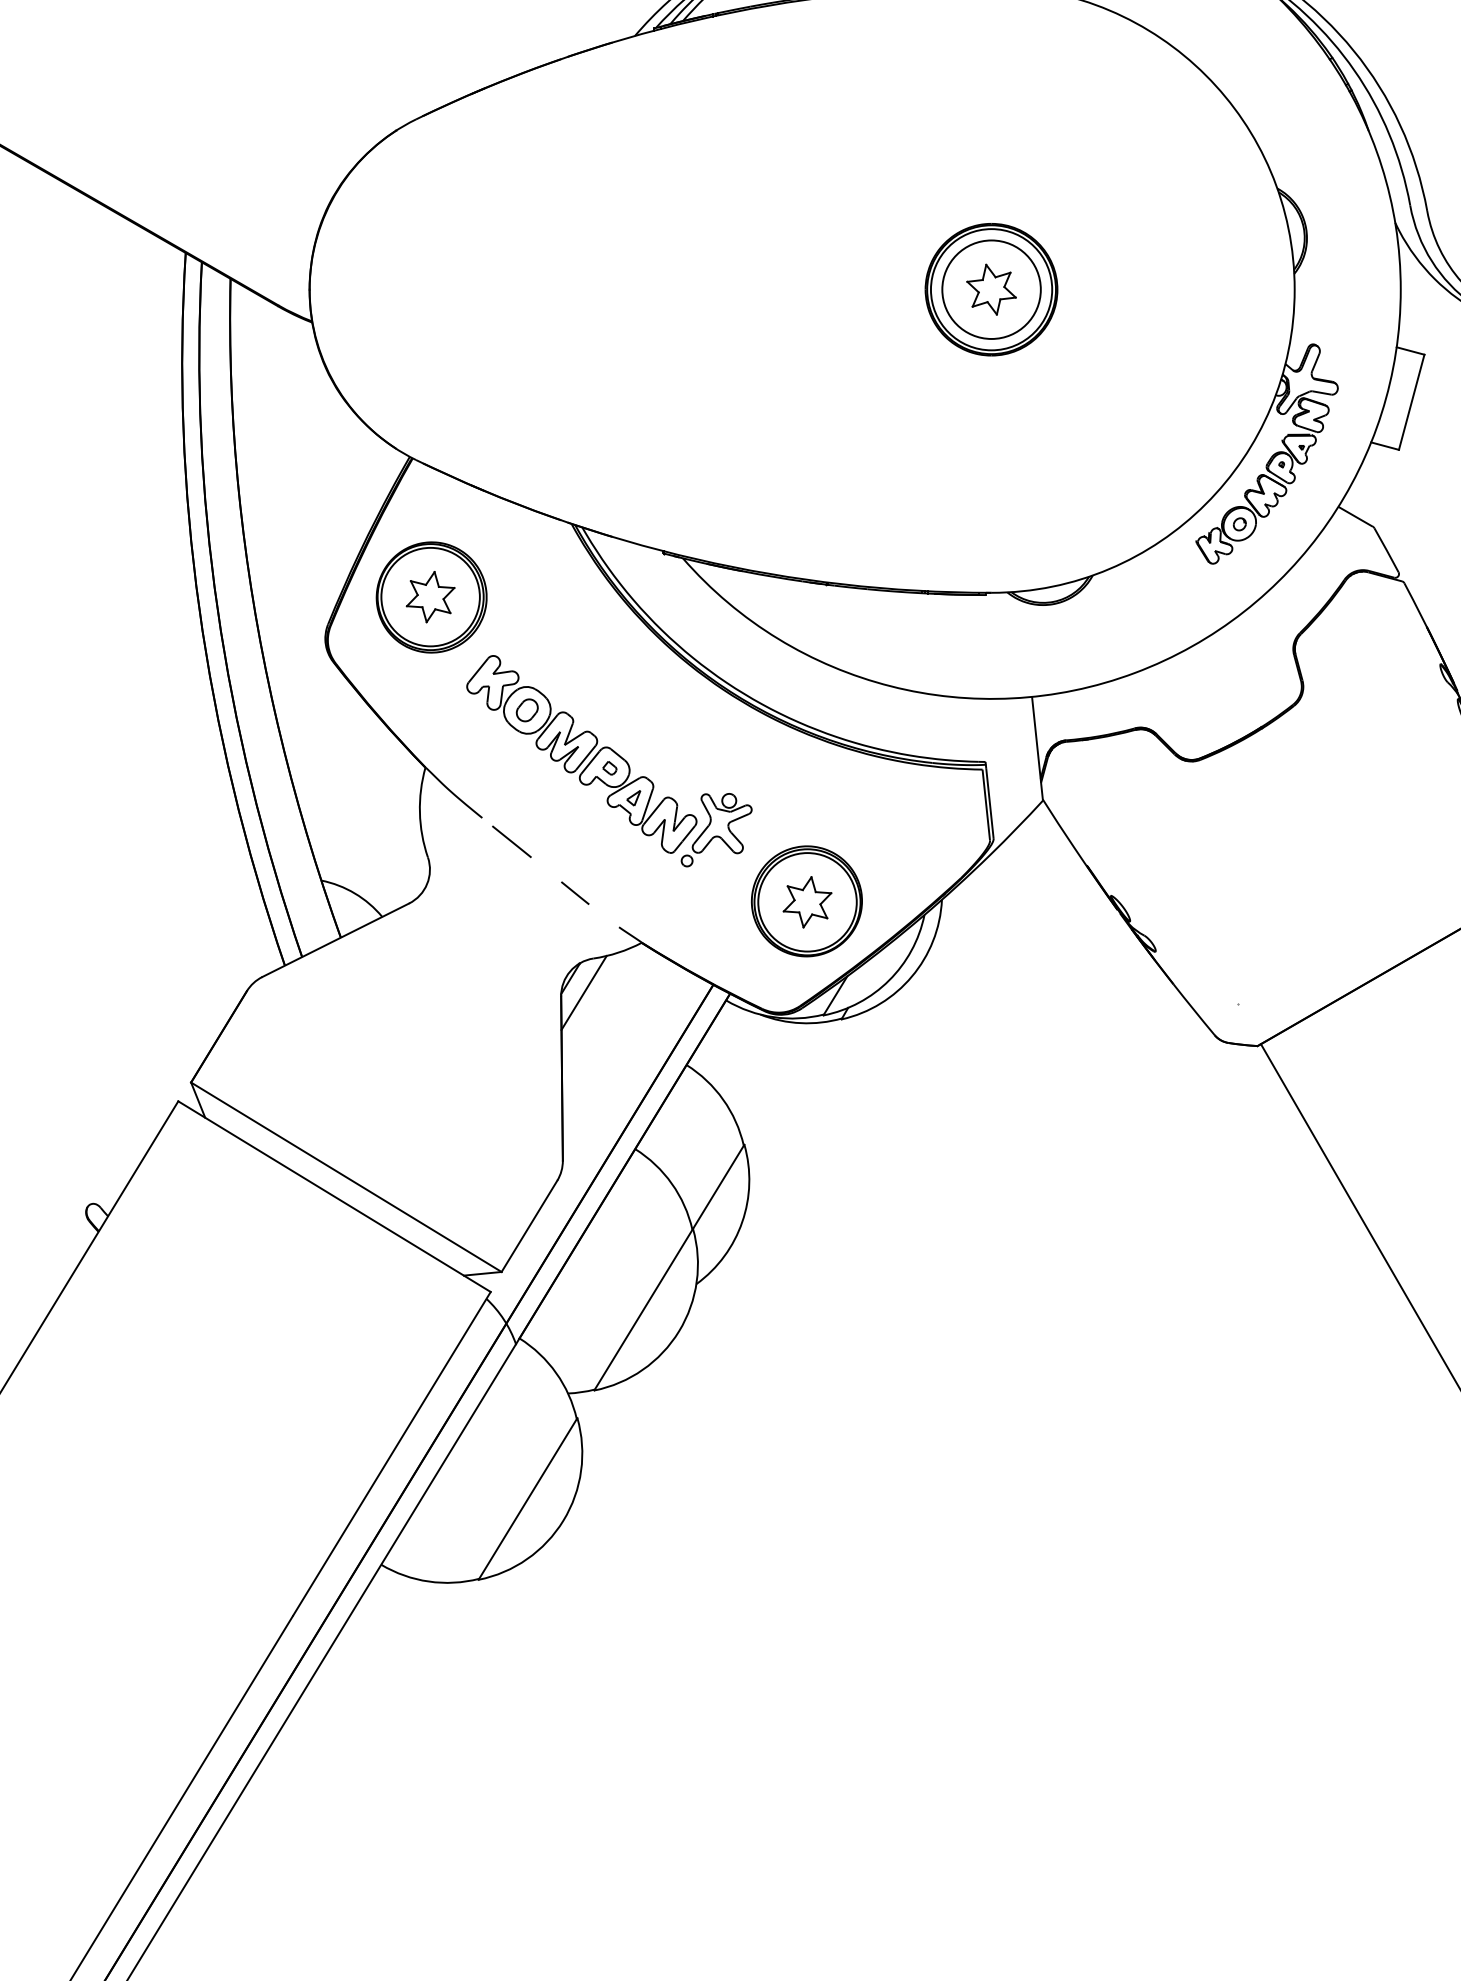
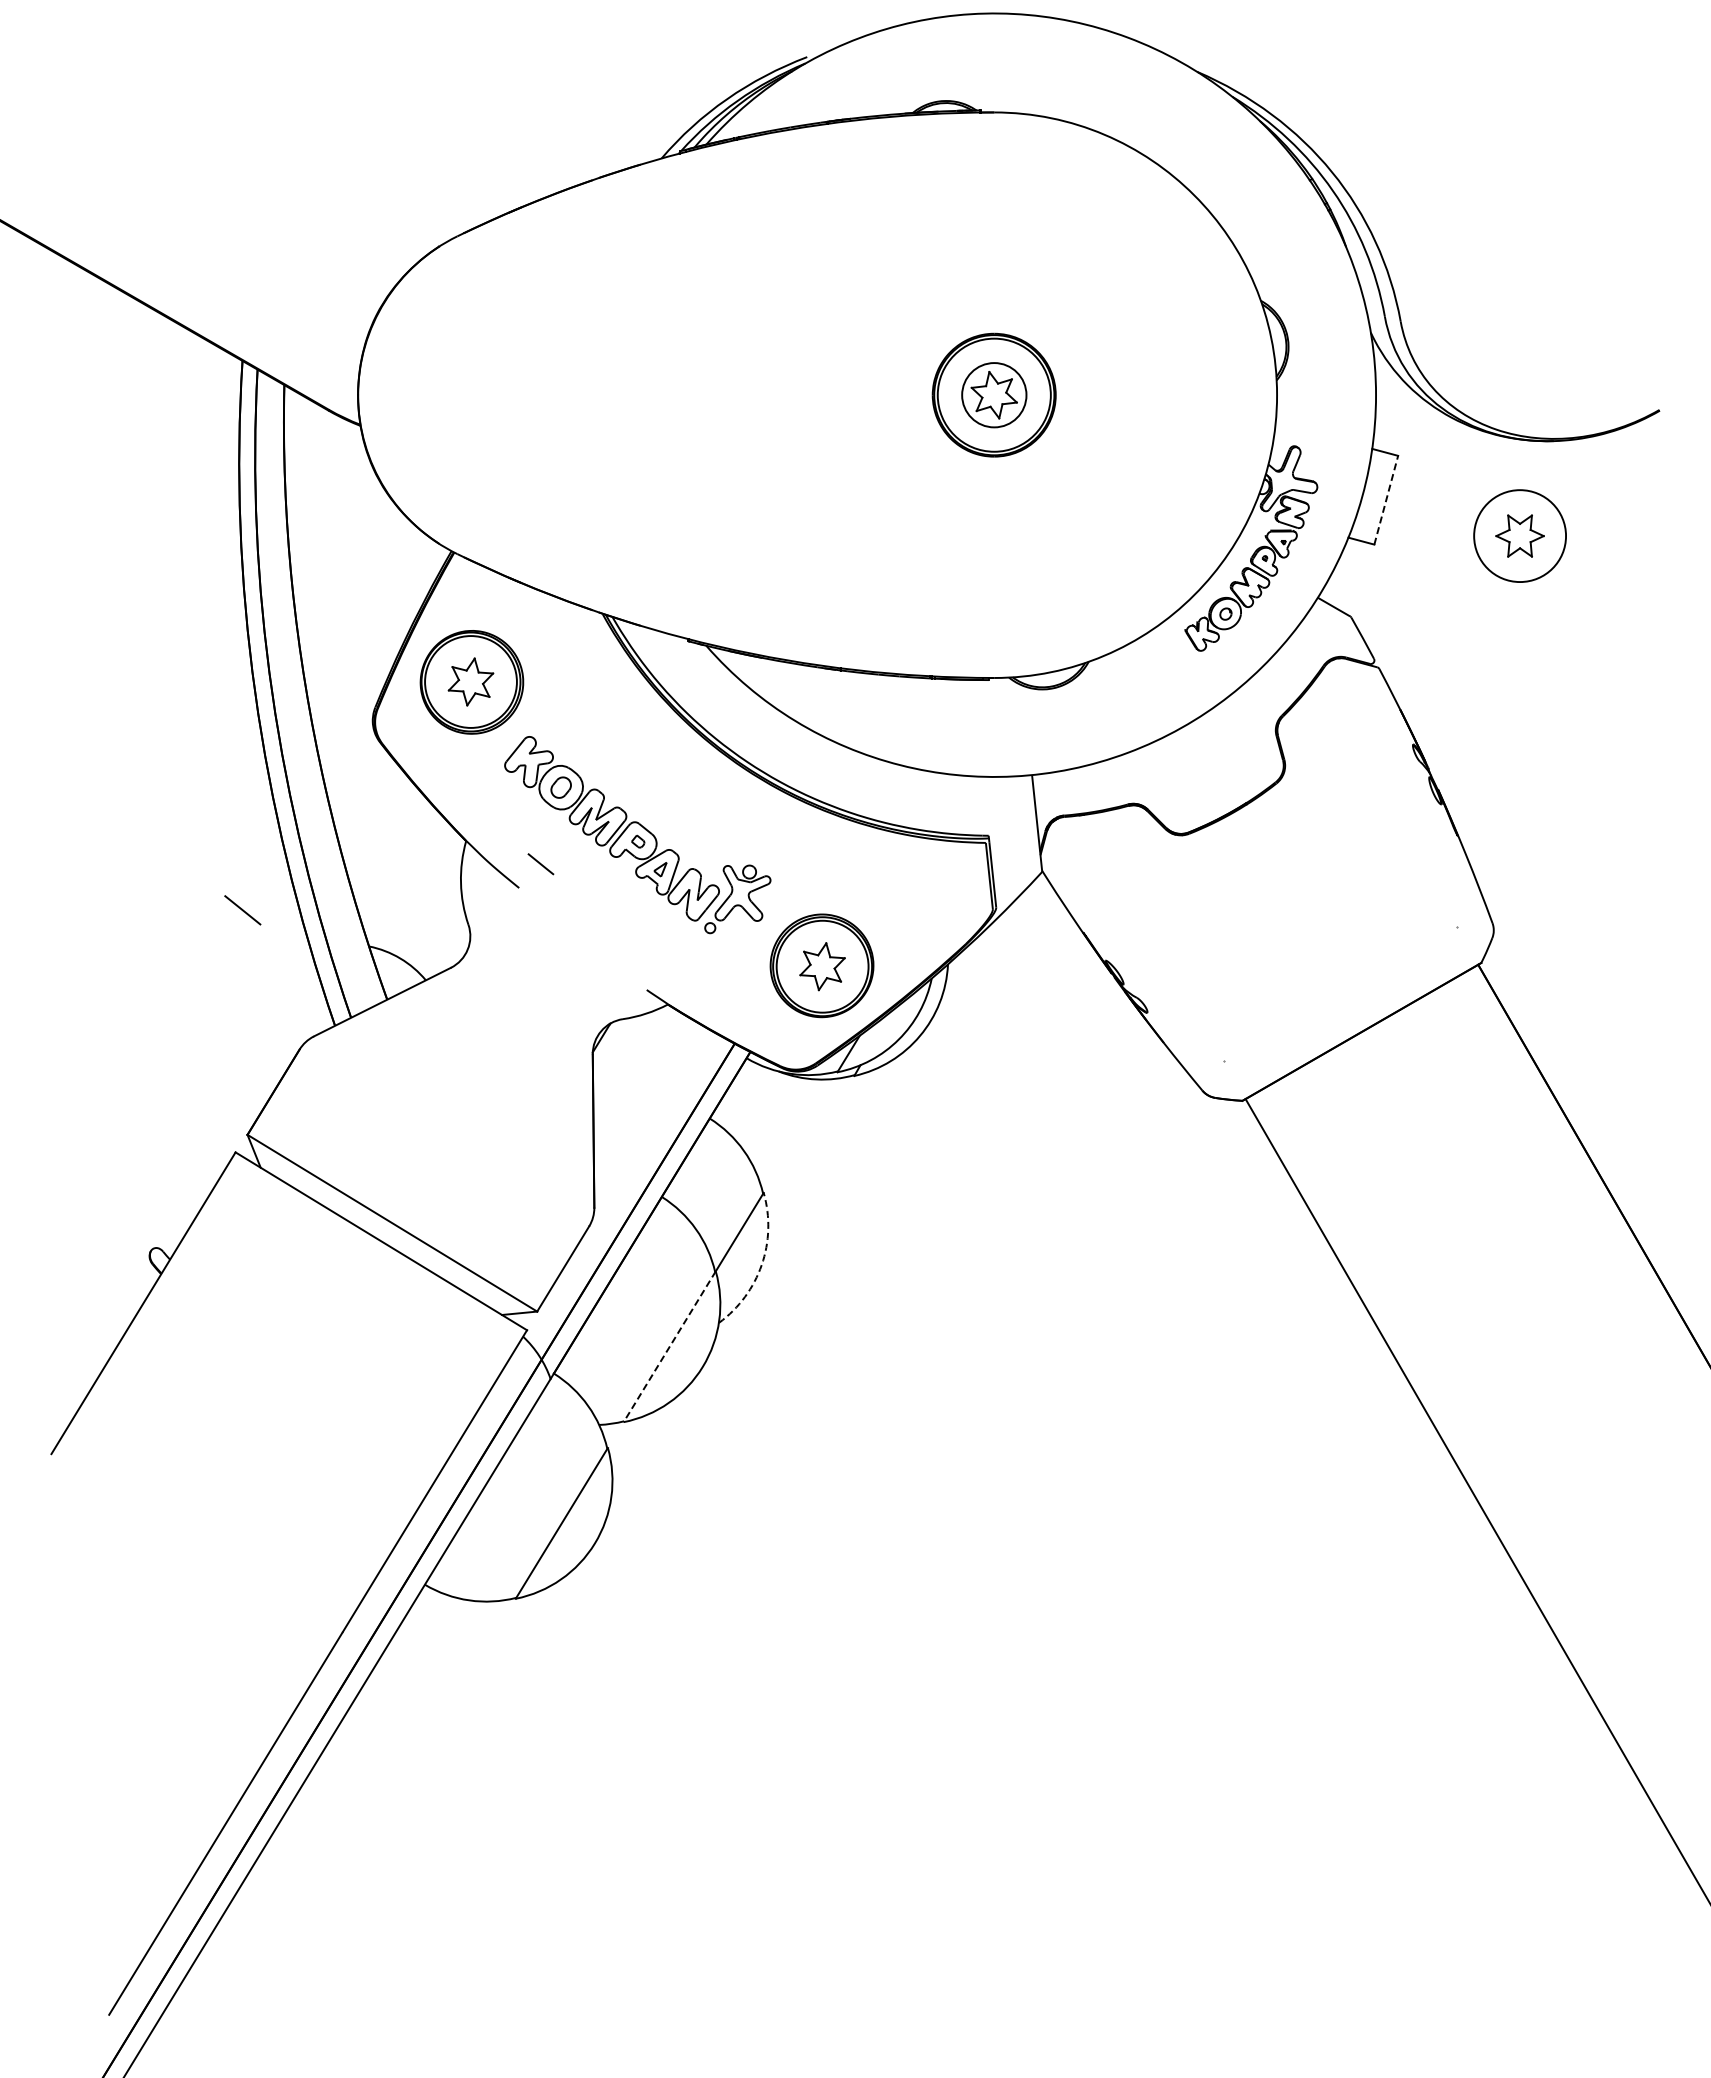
circle: (991, 290) -> (994, 395), size x0.7
line: (1411, 402) -> (1386, 500), solid -> dashed
line: (511, 842) -> (242, 910), moved
line: (574, 893) -> (540, 864), moved
line: (584, 992) -> (614, 1050), removed
arc: (742, 1221) -> (761, 1264), solid -> dashed
line: (643, 1310) -> (669, 1347), solid -> dashed

